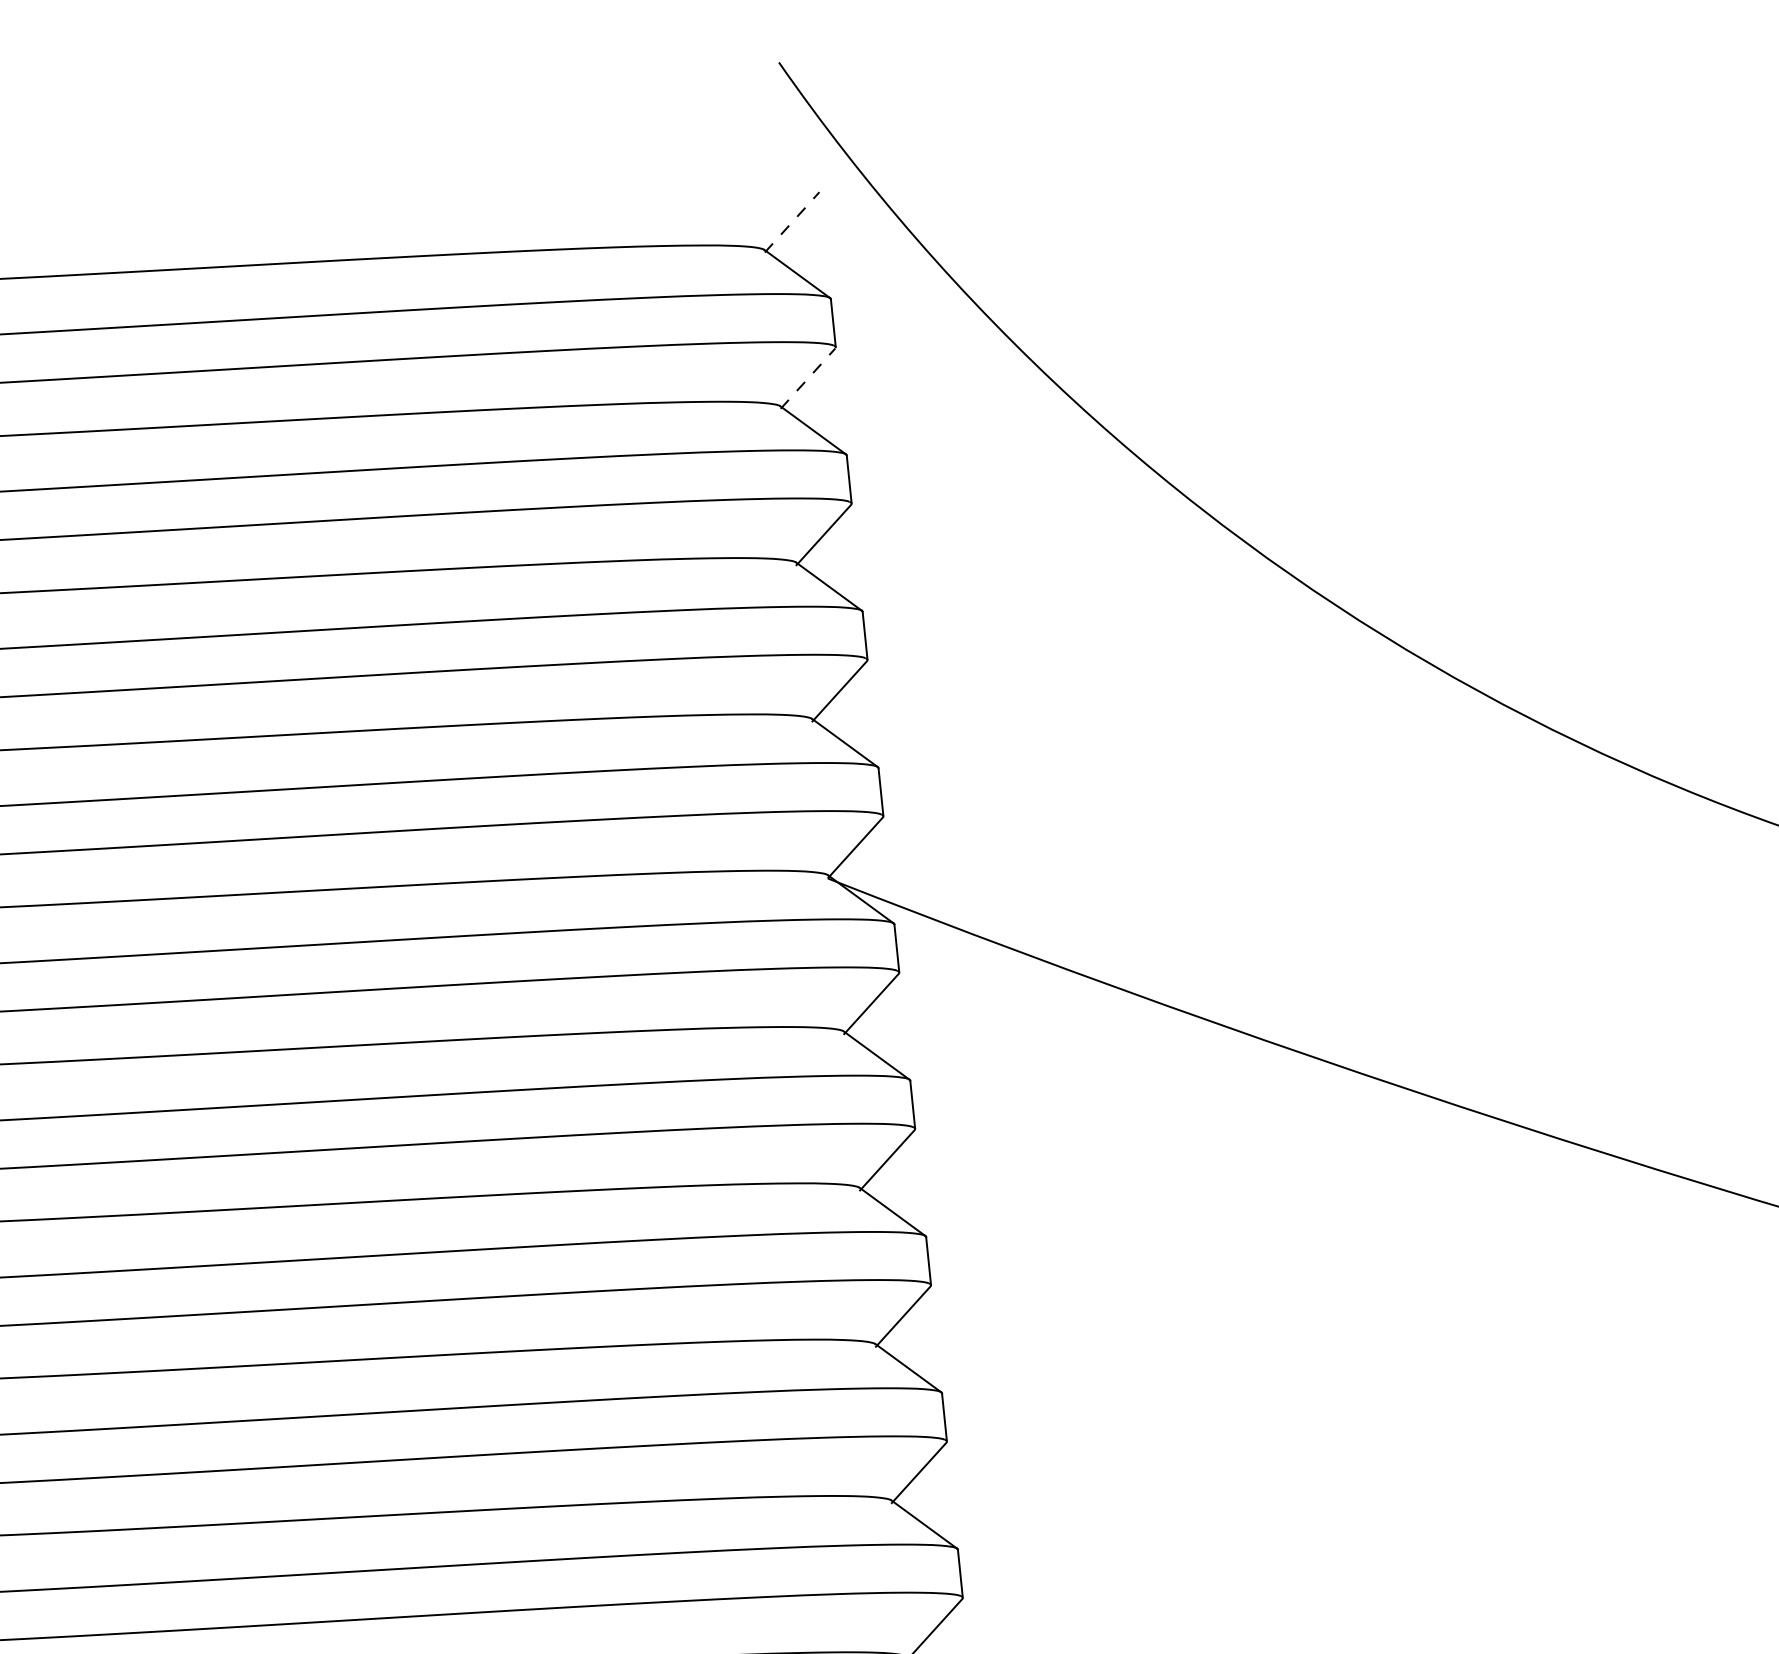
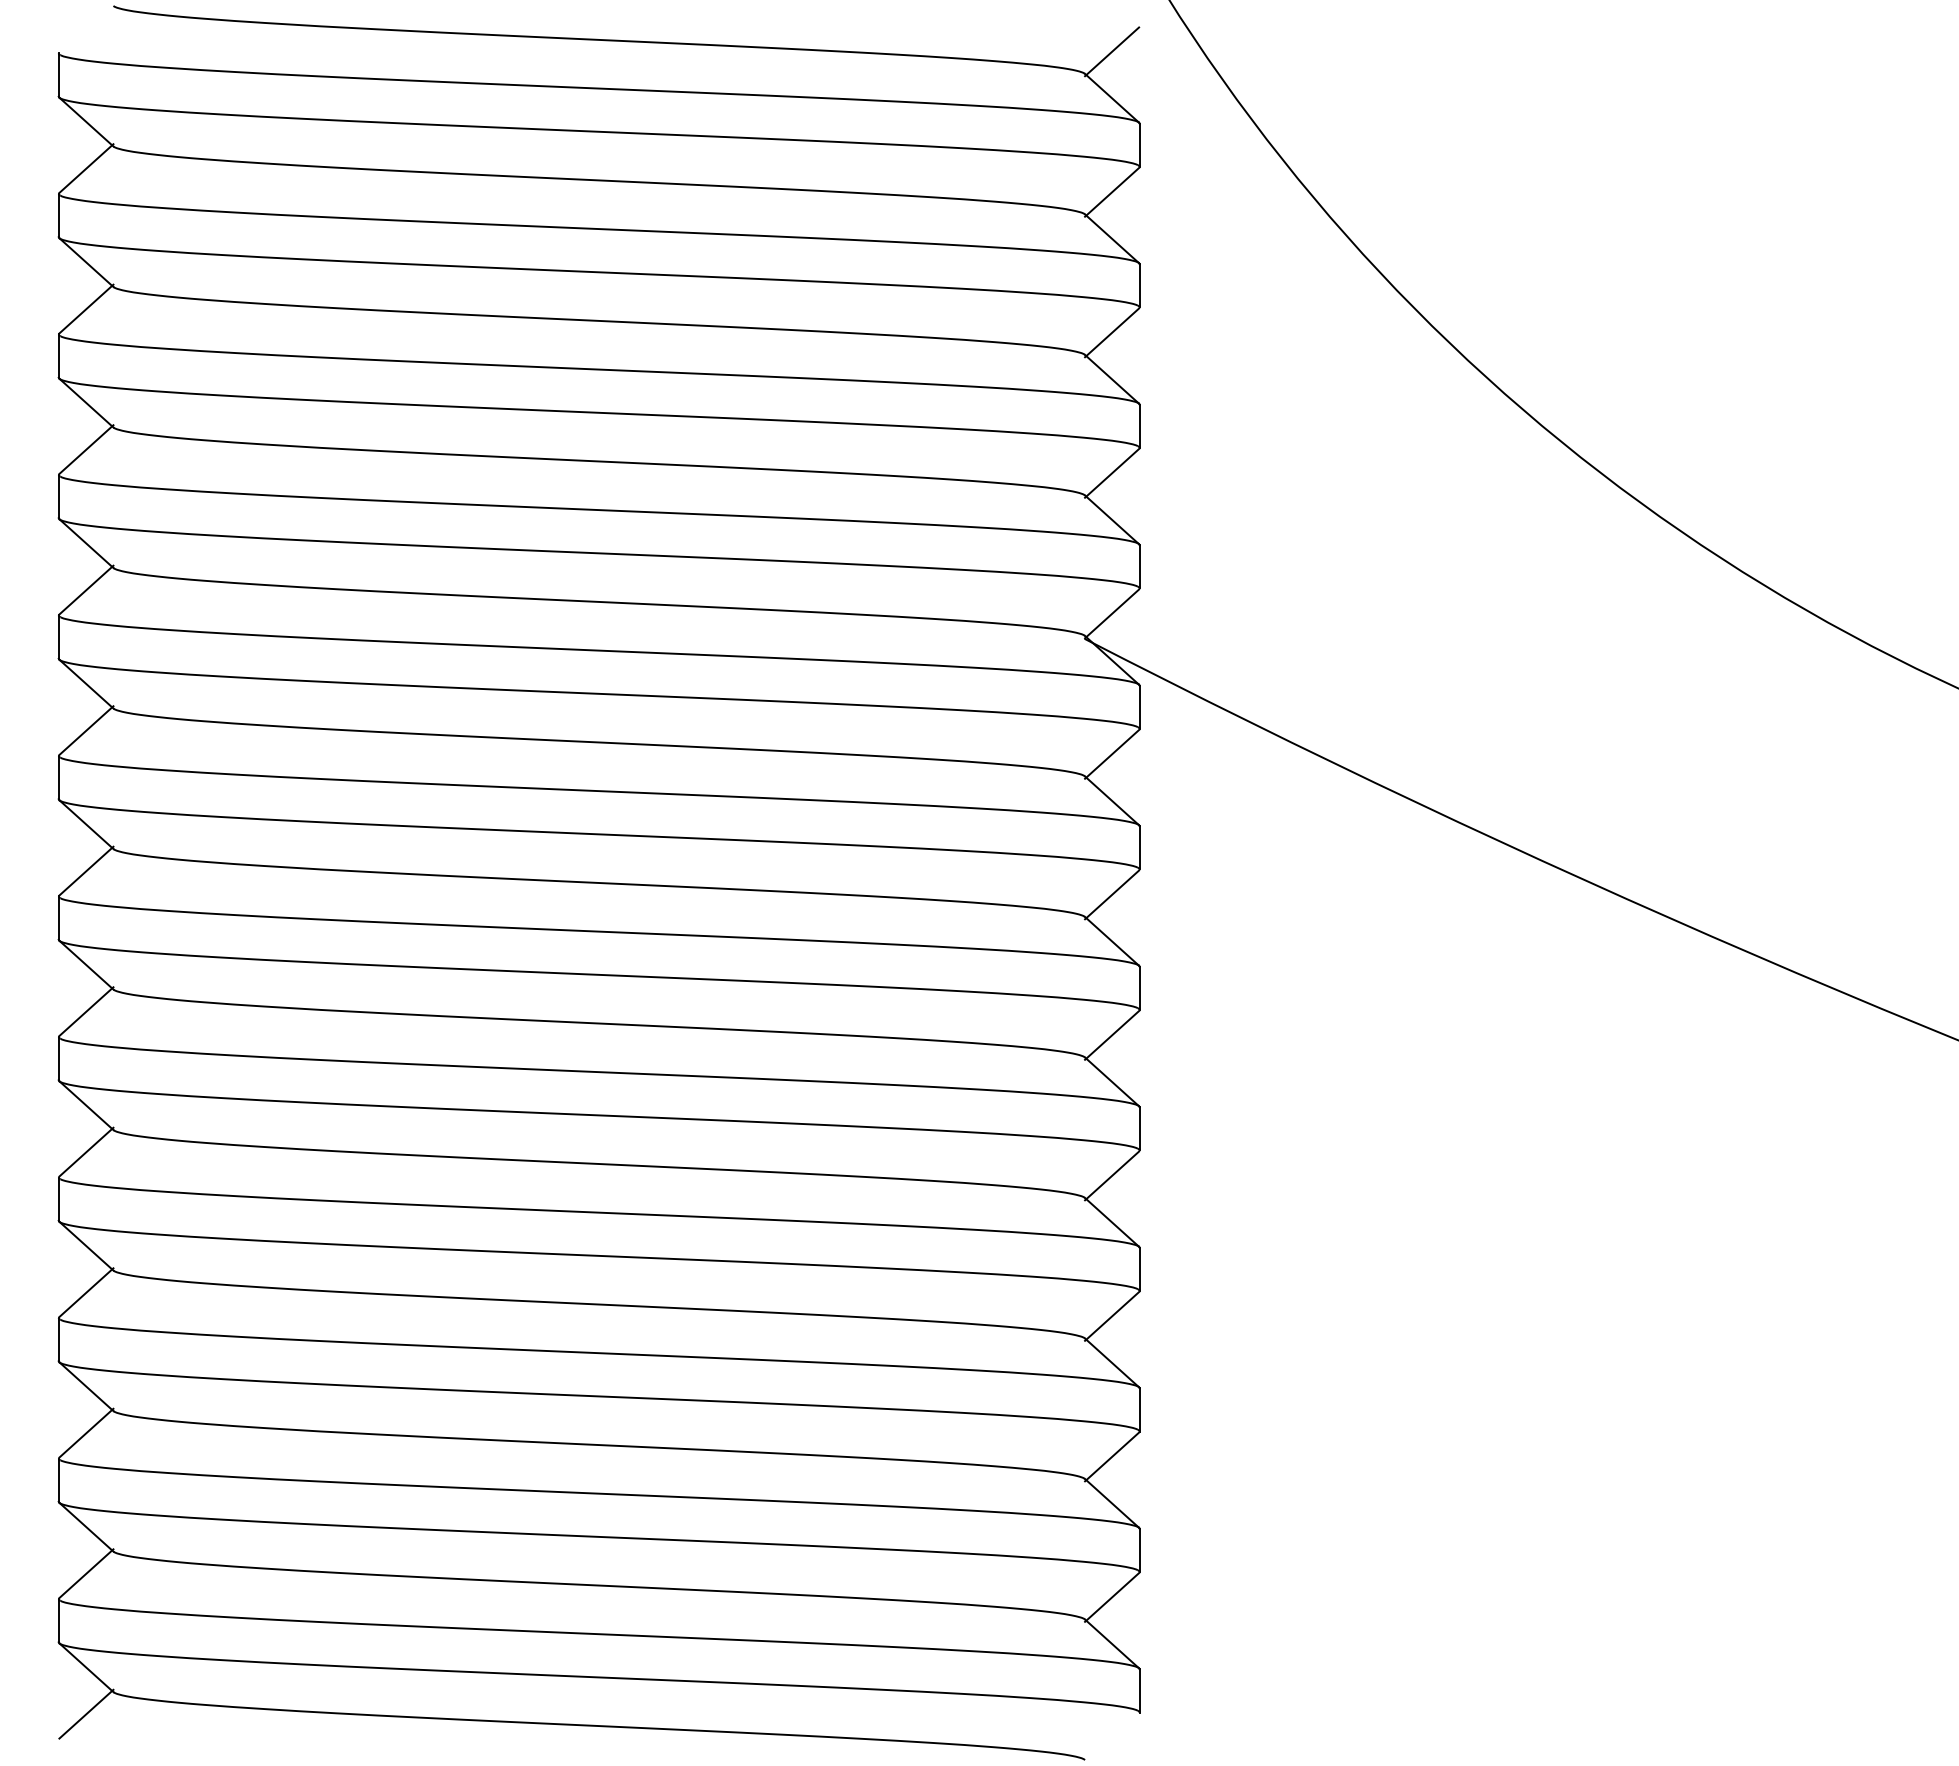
line: (792, 221) -> (1112, 51), dashed -> solid
line: (808, 378) -> (1112, 192), dashed -> solid

